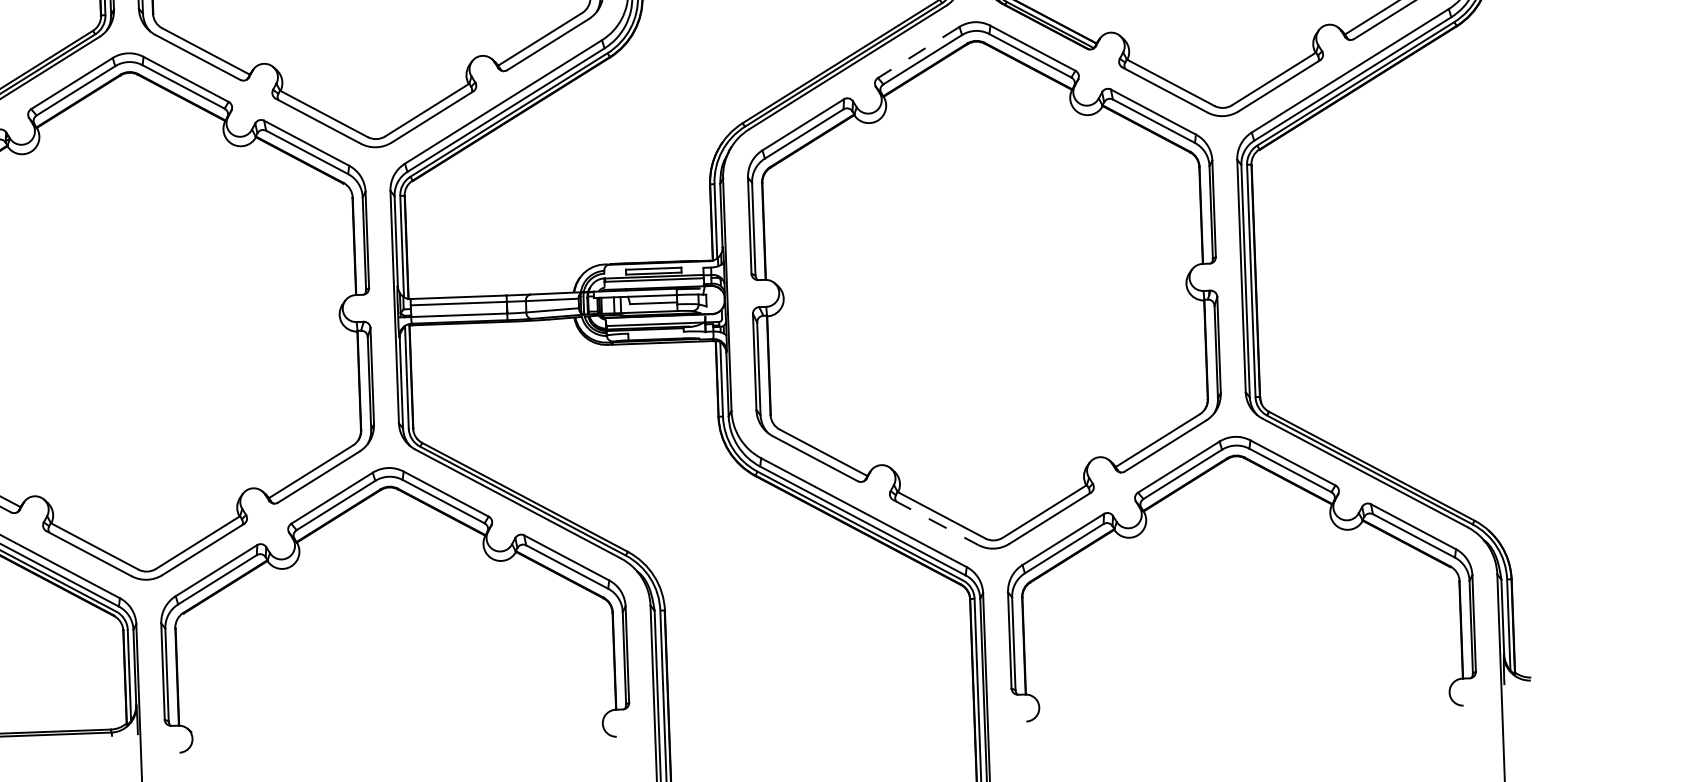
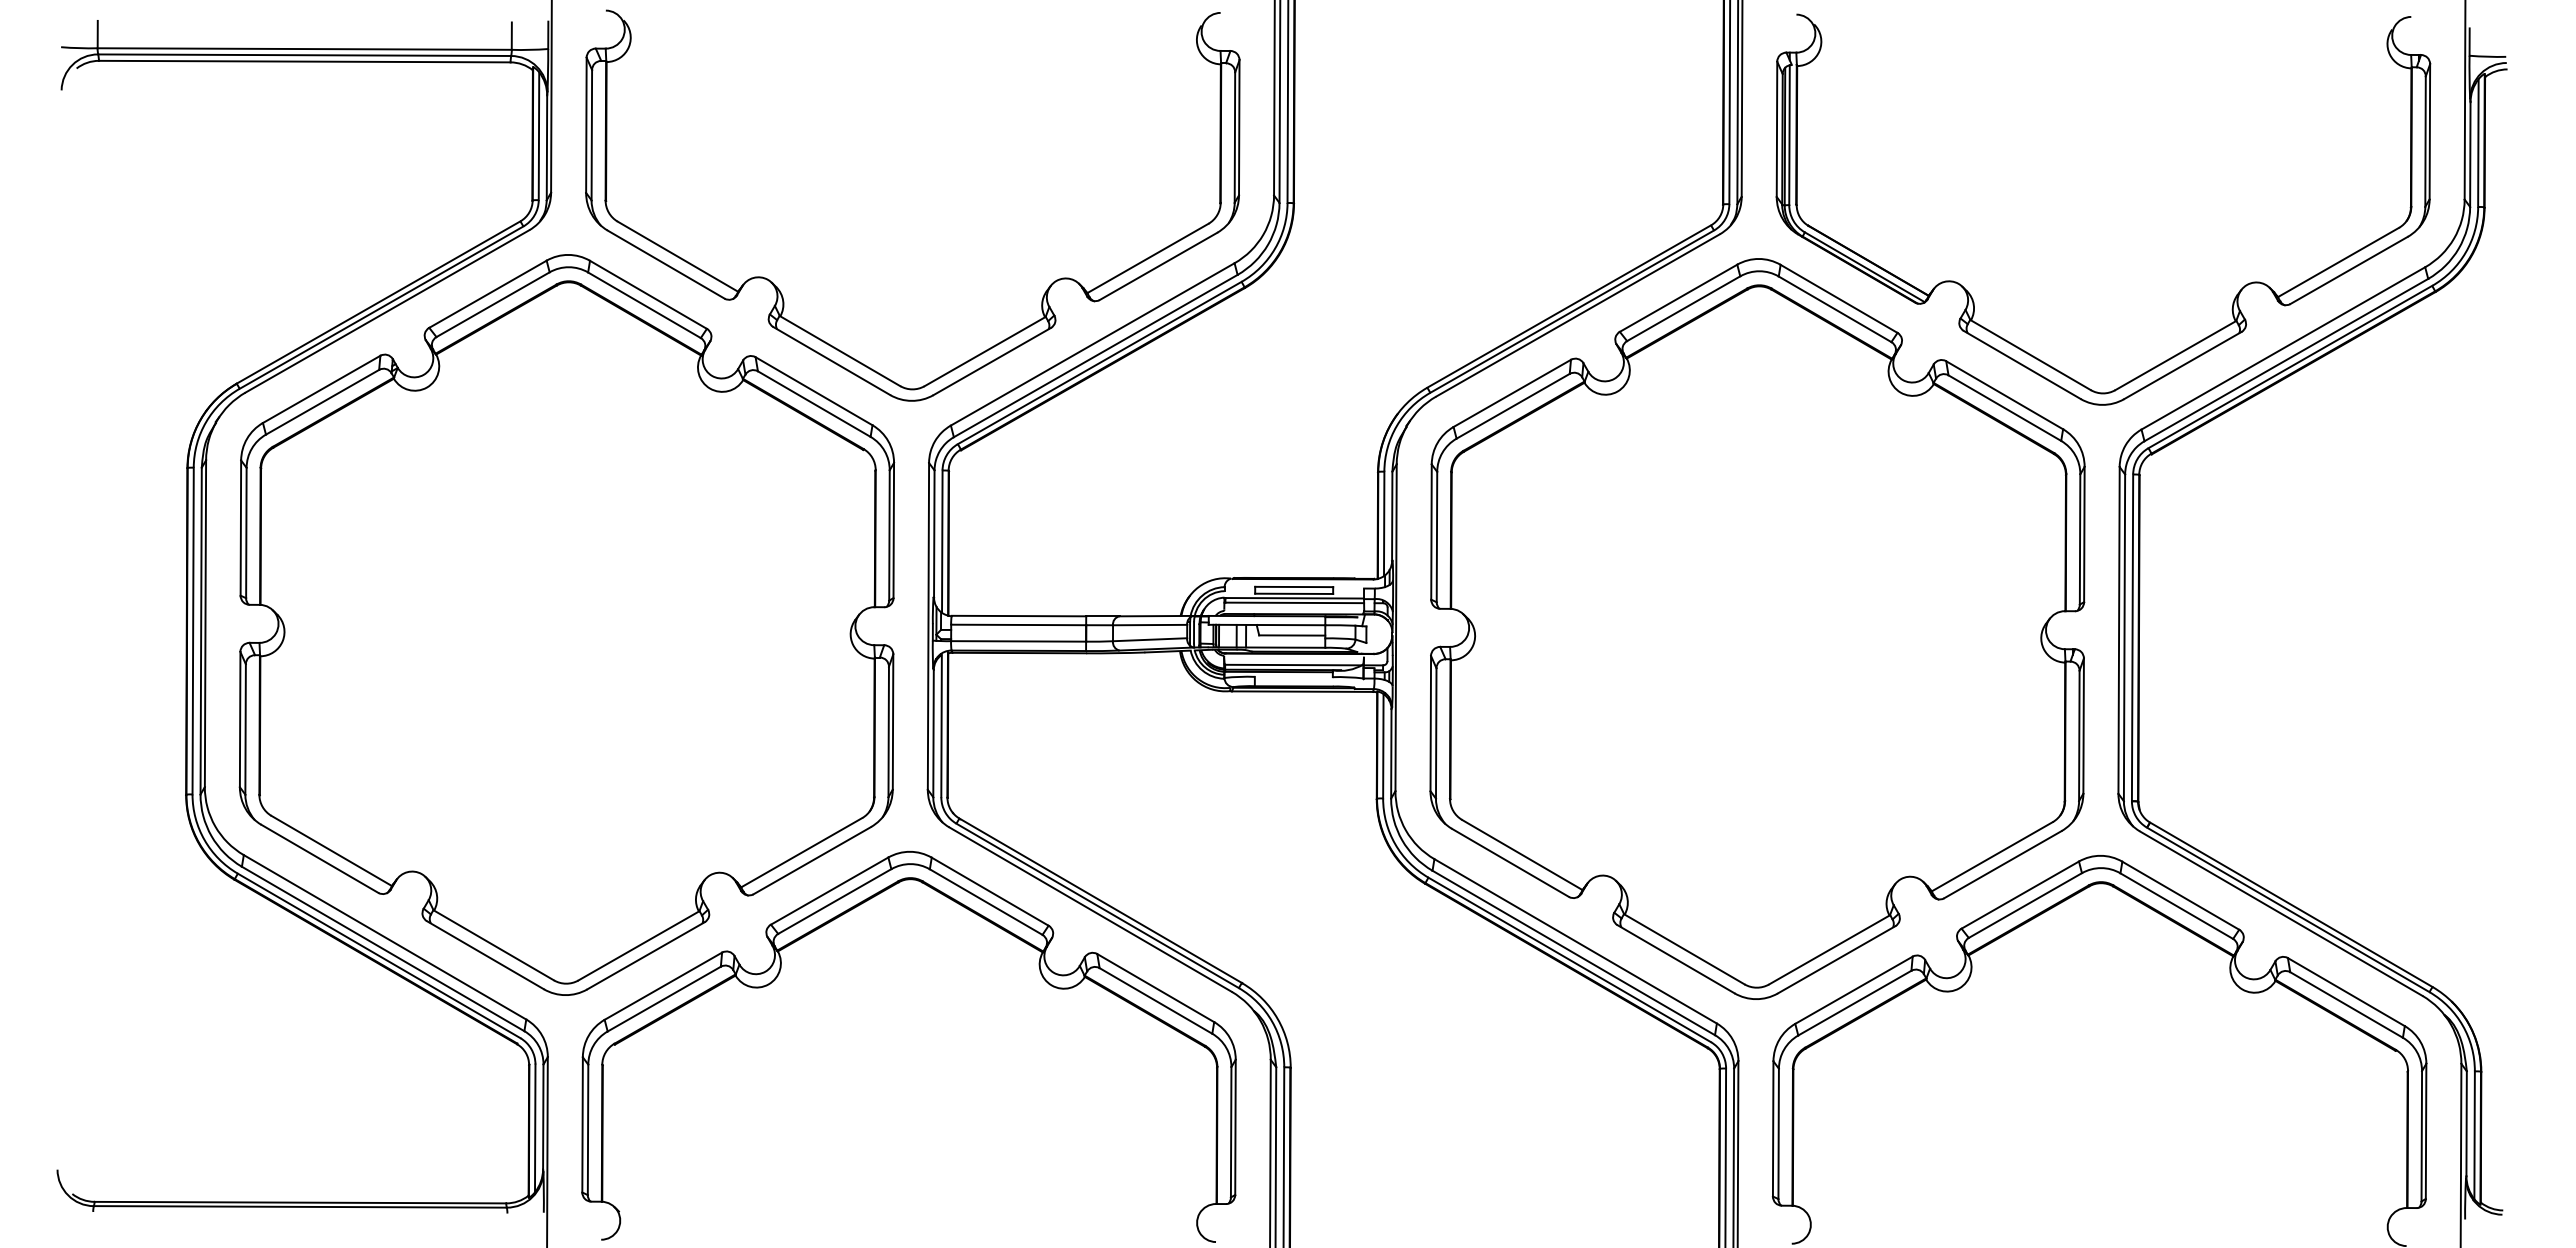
line: (918, 52) -> (1678, 298), dashed -> solid
line: (936, 522) -> (1676, 959), dashed -> solid

